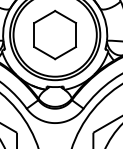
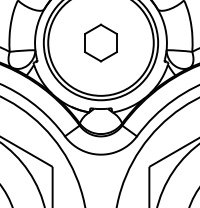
part: (54, 34) -> (100, 42), size x0.6

